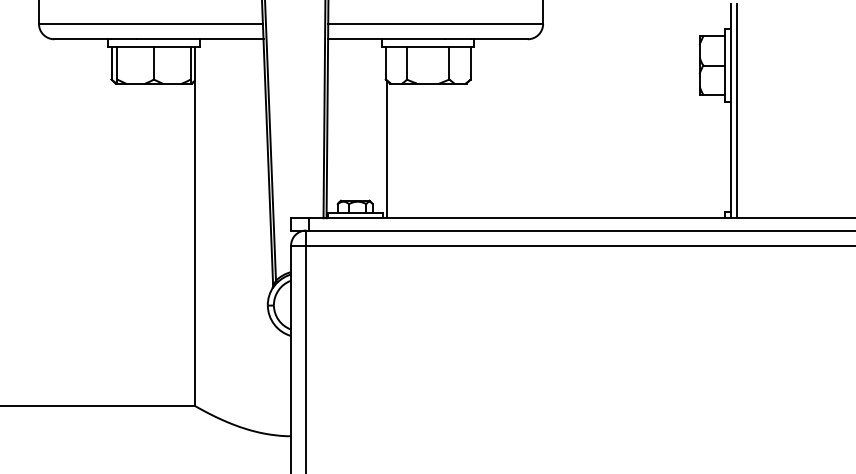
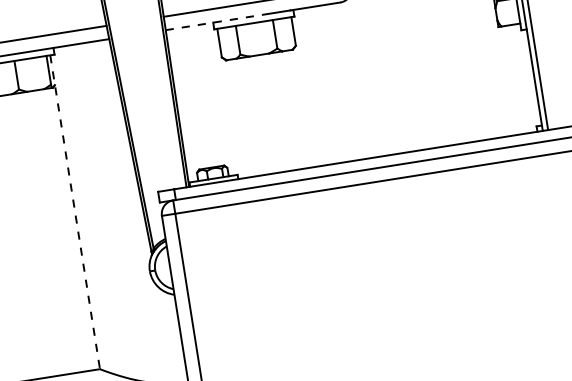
line: (386, 39) -> (216, 22), solid -> dashed
line: (387, 149) -> (232, 118), removed
line: (194, 226) -> (74, 212), solid -> dashed

